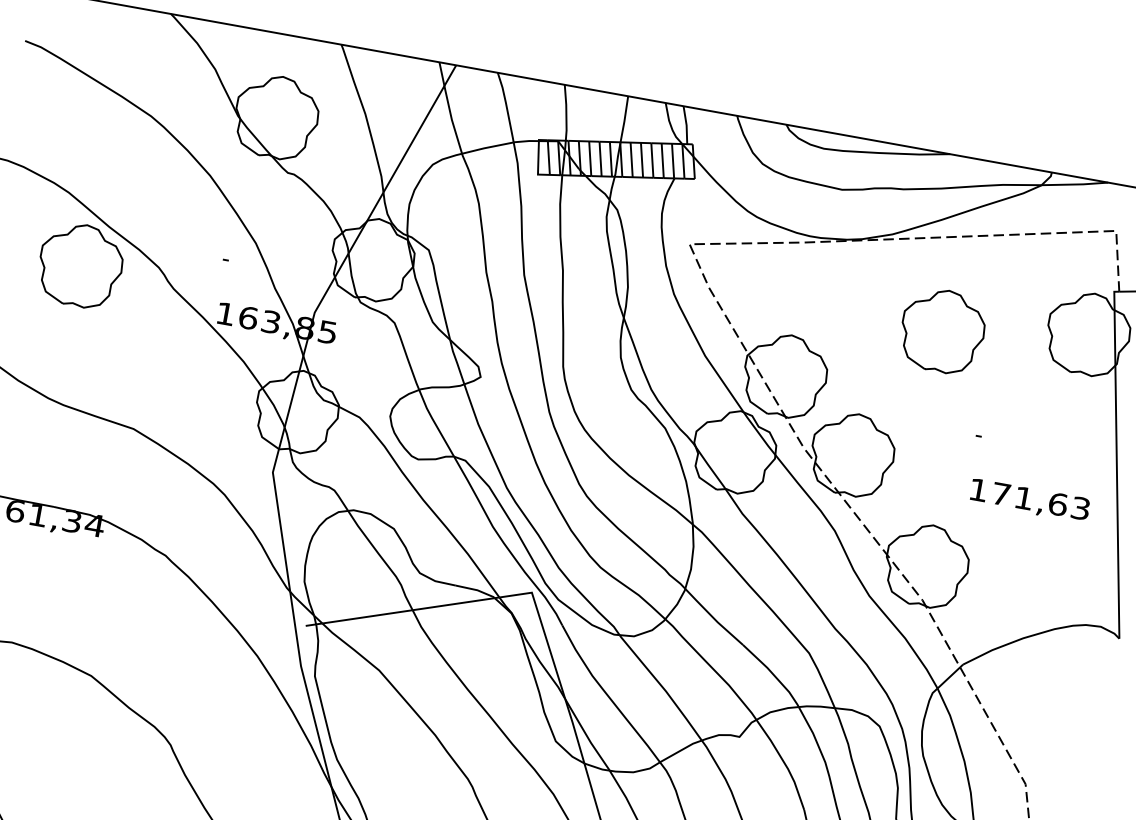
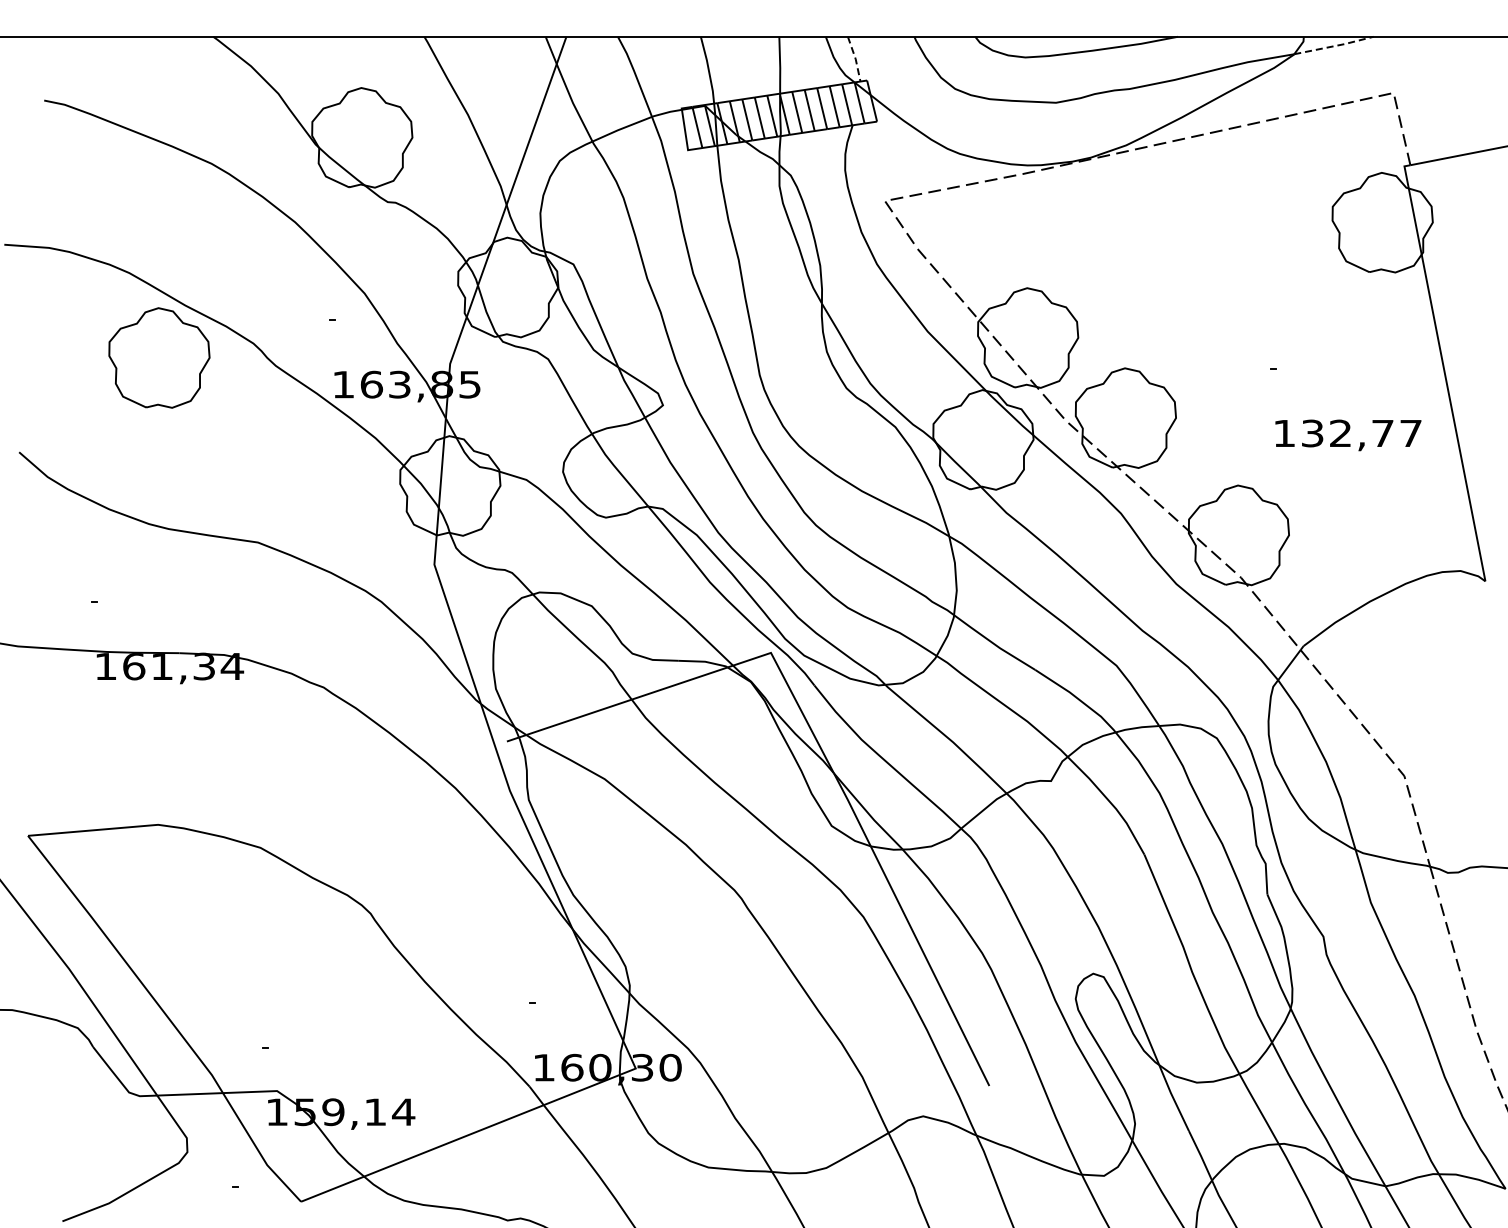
line: (686, 125) -> (855, 59), solid -> dashed
line: (1075, 184) -> (1334, 46), solid -> dashed
part: (942, 331) -> (1207, 250), removed
text: (1040, 501) -> (1361, 433), 171,63 -> 132,77

